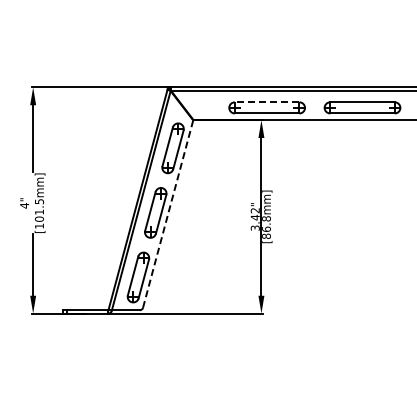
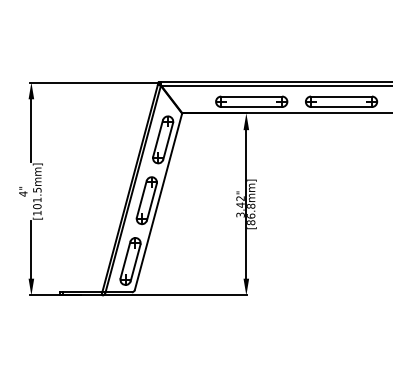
line: (266, 102) -> (251, 96), dashed -> solid
line: (168, 214) -> (158, 202), dashed -> solid

